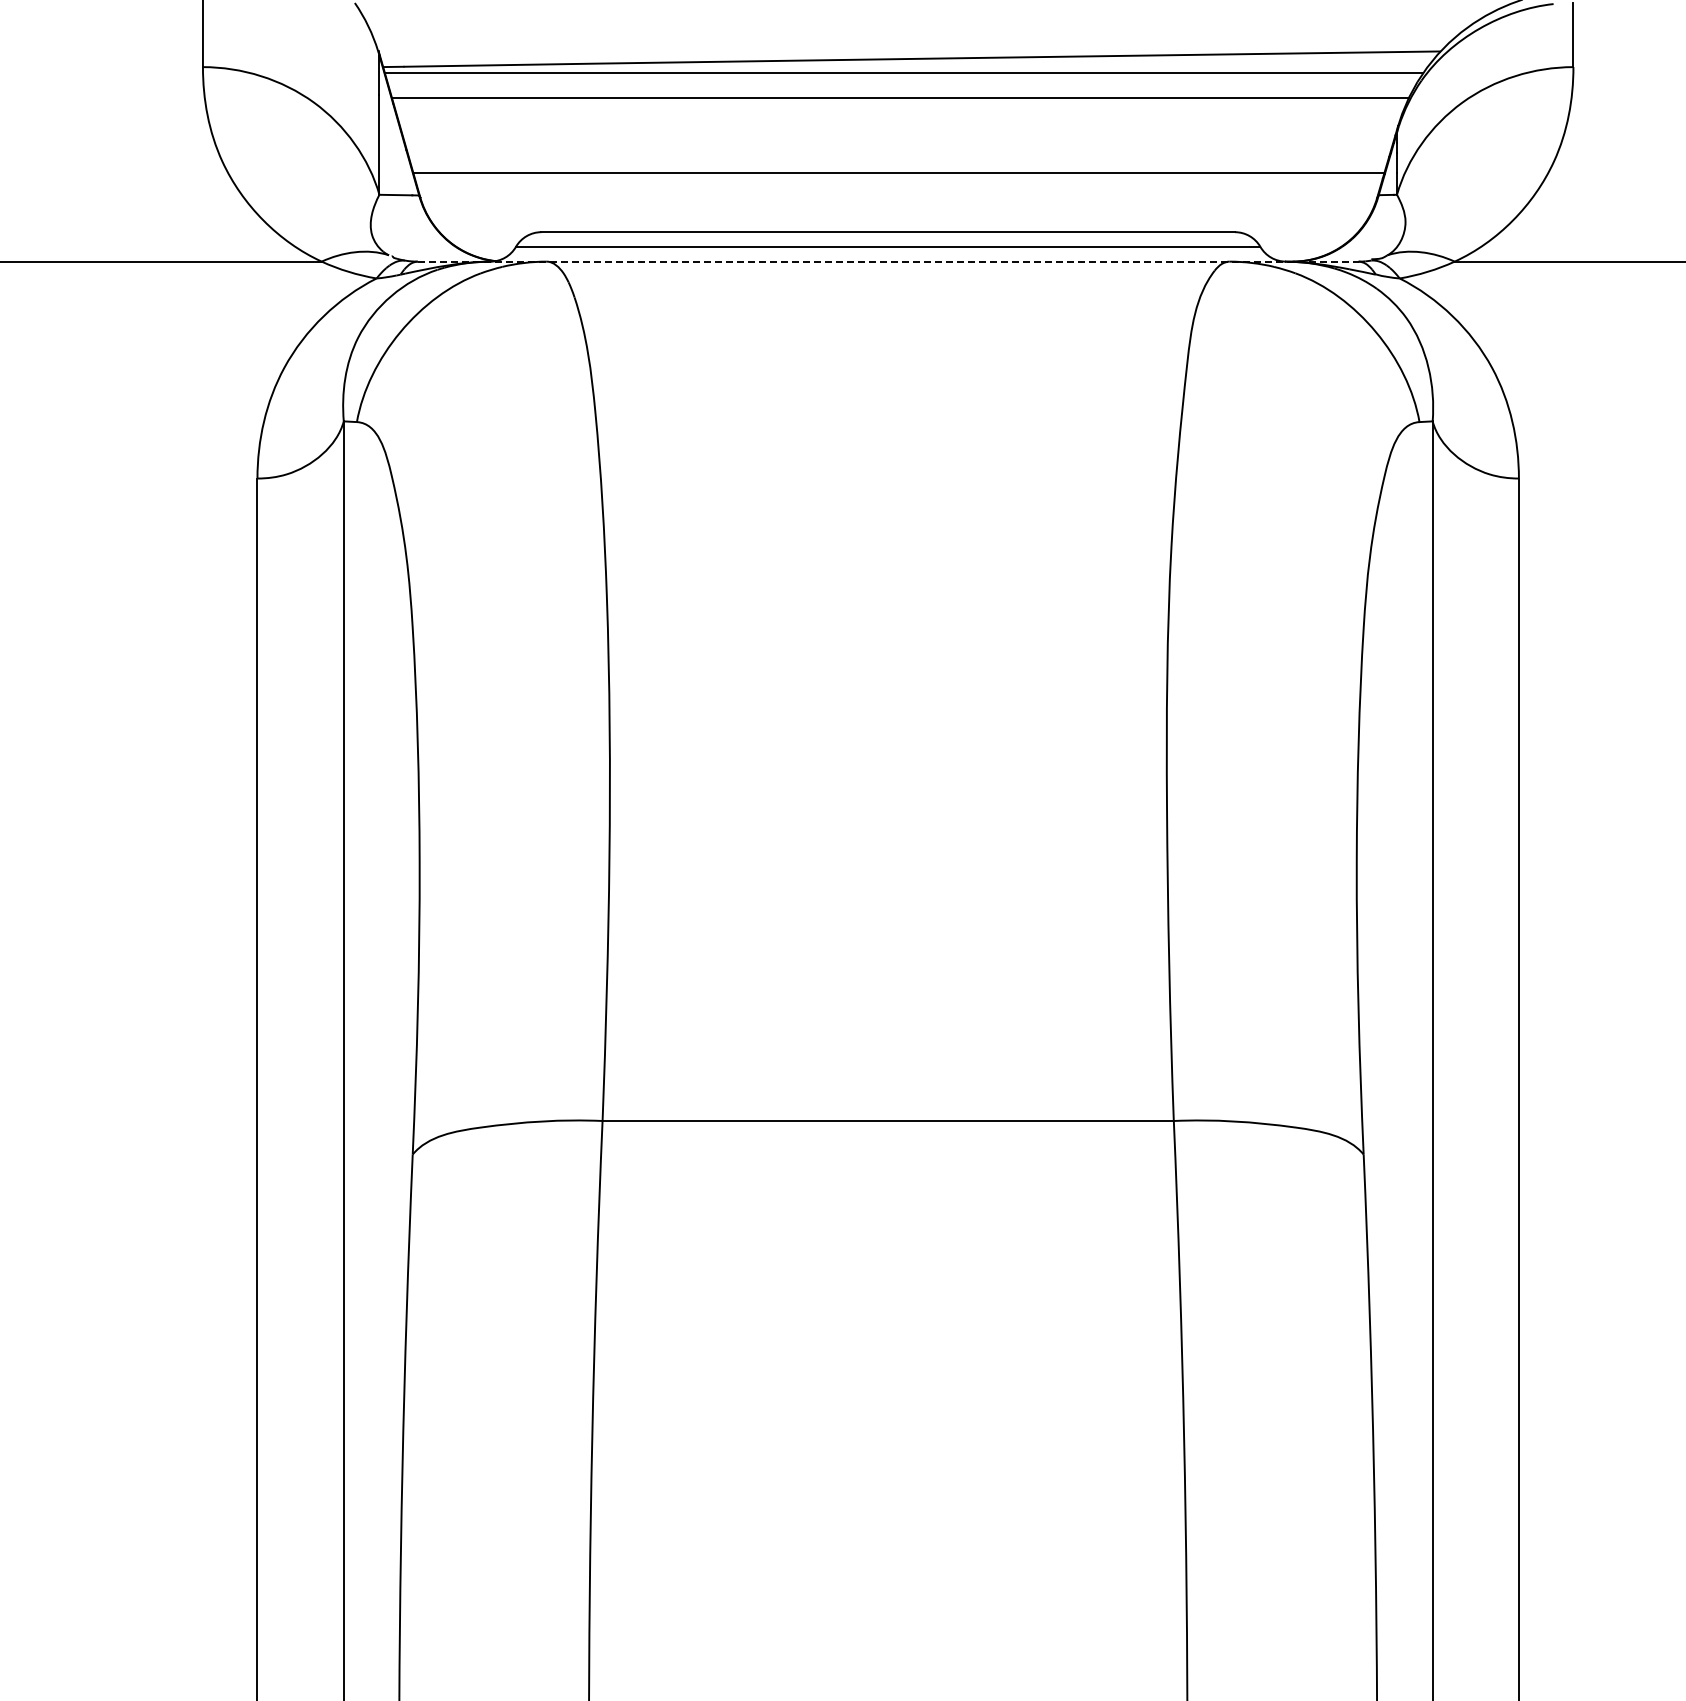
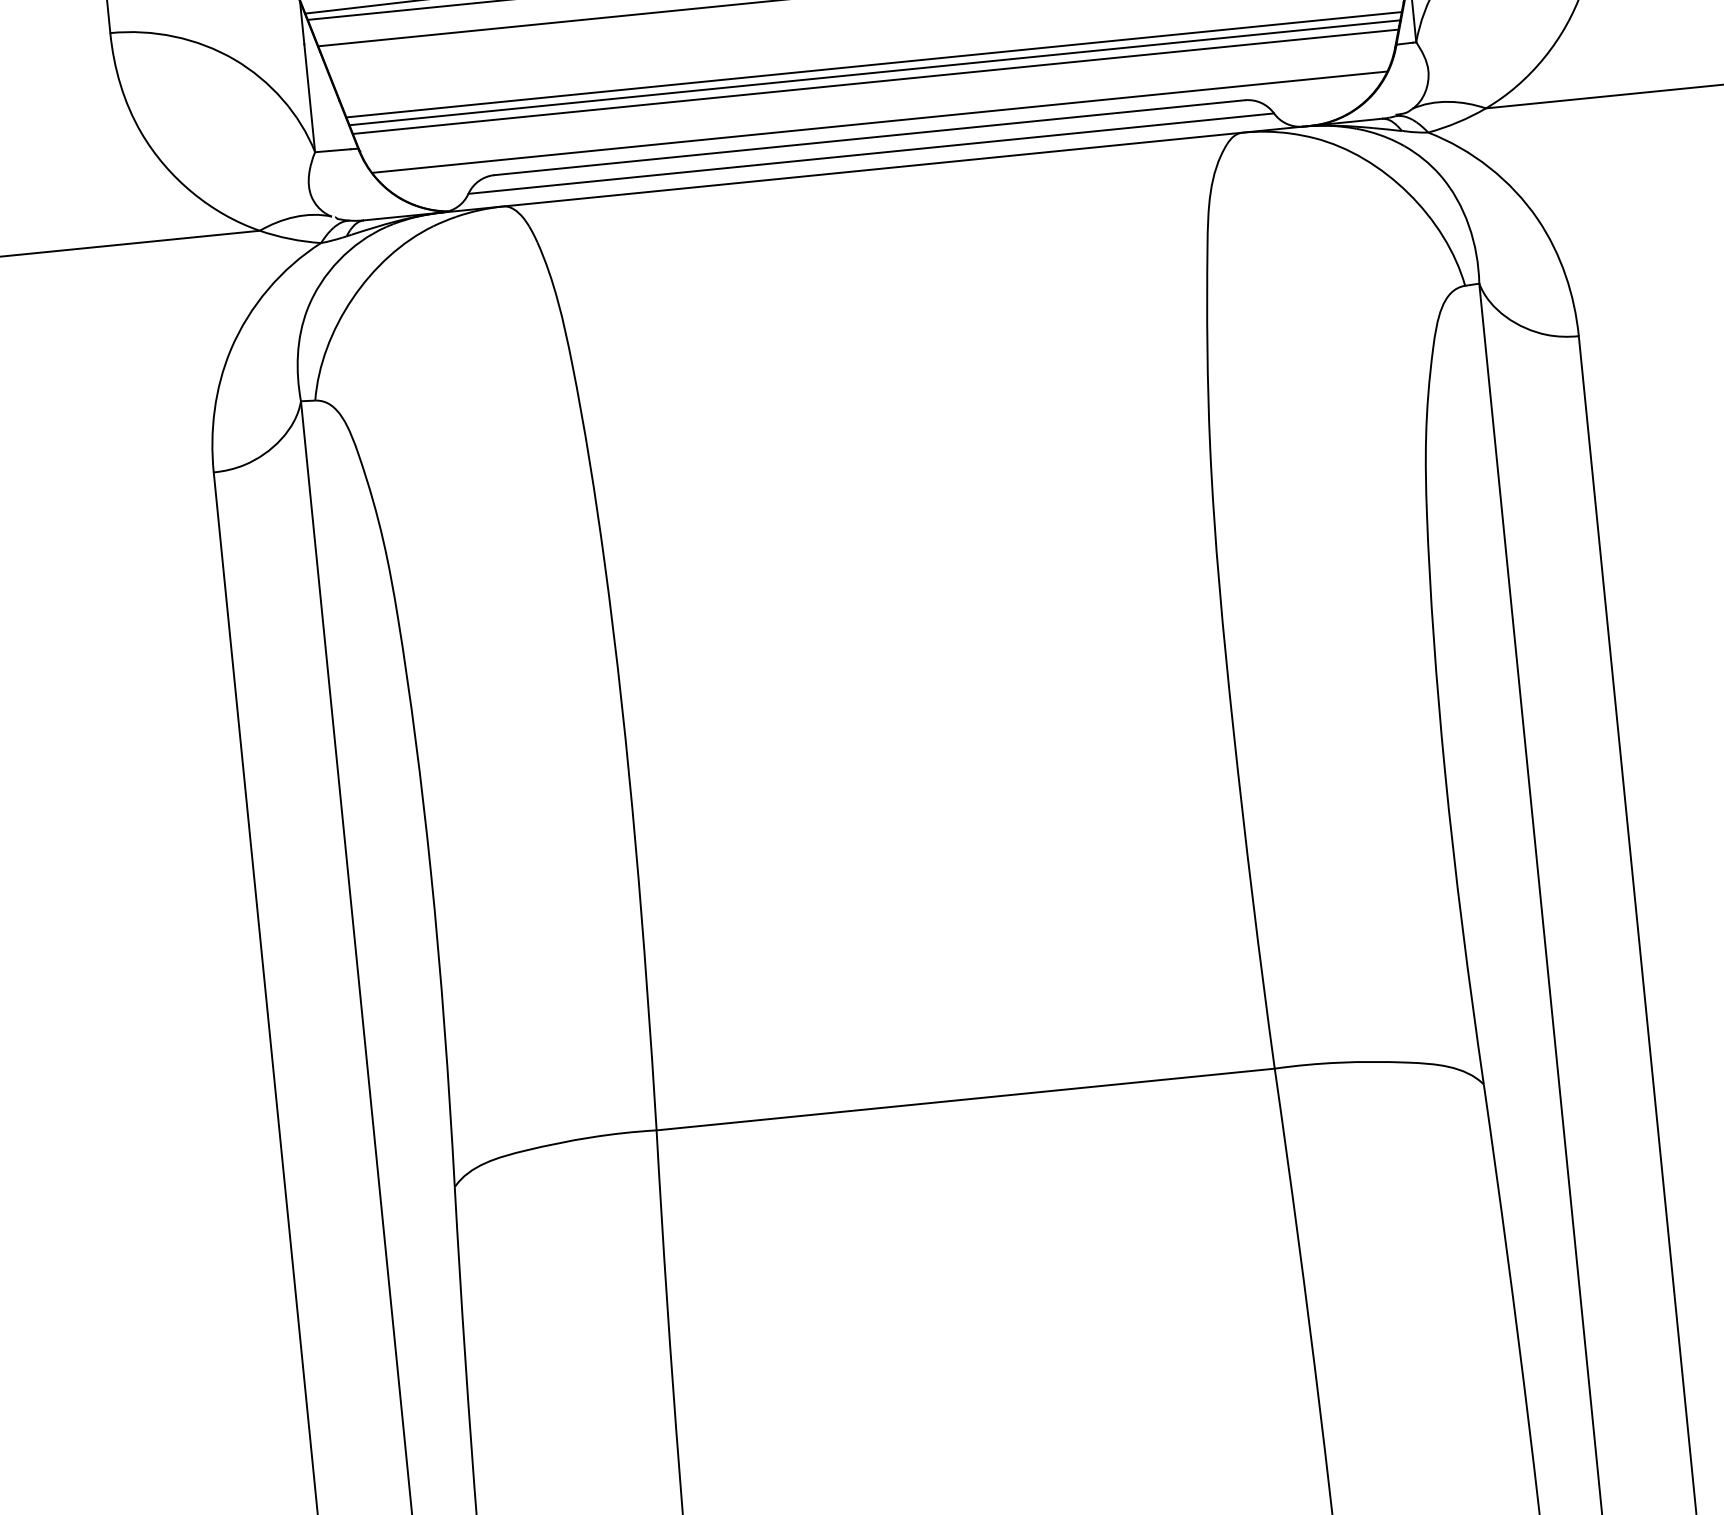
line: (898, 165) -> (873, 64), added
line: (898, 181) -> (875, 81), added
line: (898, 218) -> (879, 121), added
line: (888, 261) -> (873, 169), dashed -> solid

